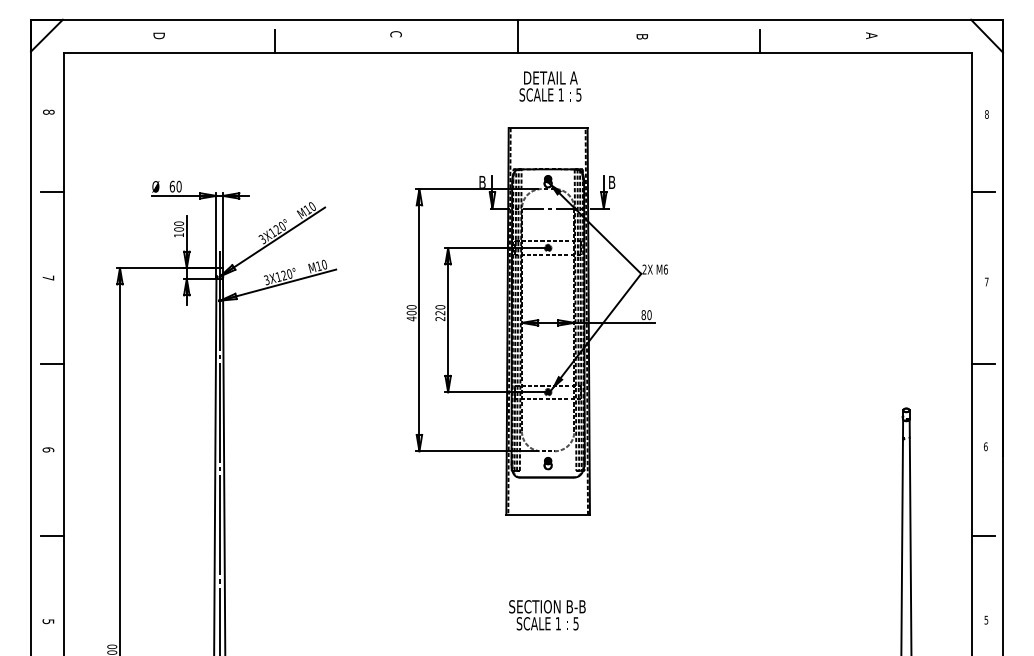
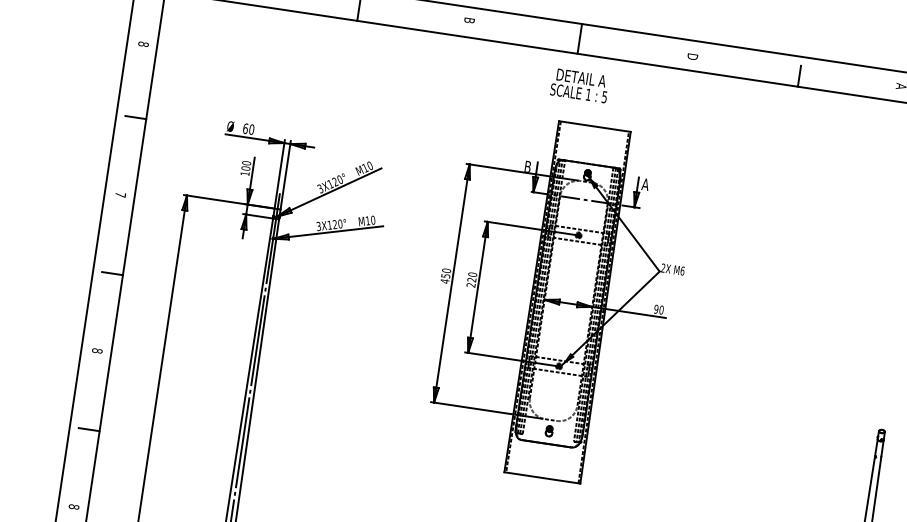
text: (395, 34) -> (468, 20), C -> B
text: (641, 37) -> (691, 56), B -> D
text: (550, 86) -> (579, 85), moved
text: (611, 182) -> (645, 184), B -> A
text: (411, 312) -> (445, 275), 400 -> 450
text: (643, 314) -> (656, 308), 80 -> 90
text: (48, 449) -> (97, 350), 6 -> 8
text: (48, 621) -> (74, 506), 5 -> 8

